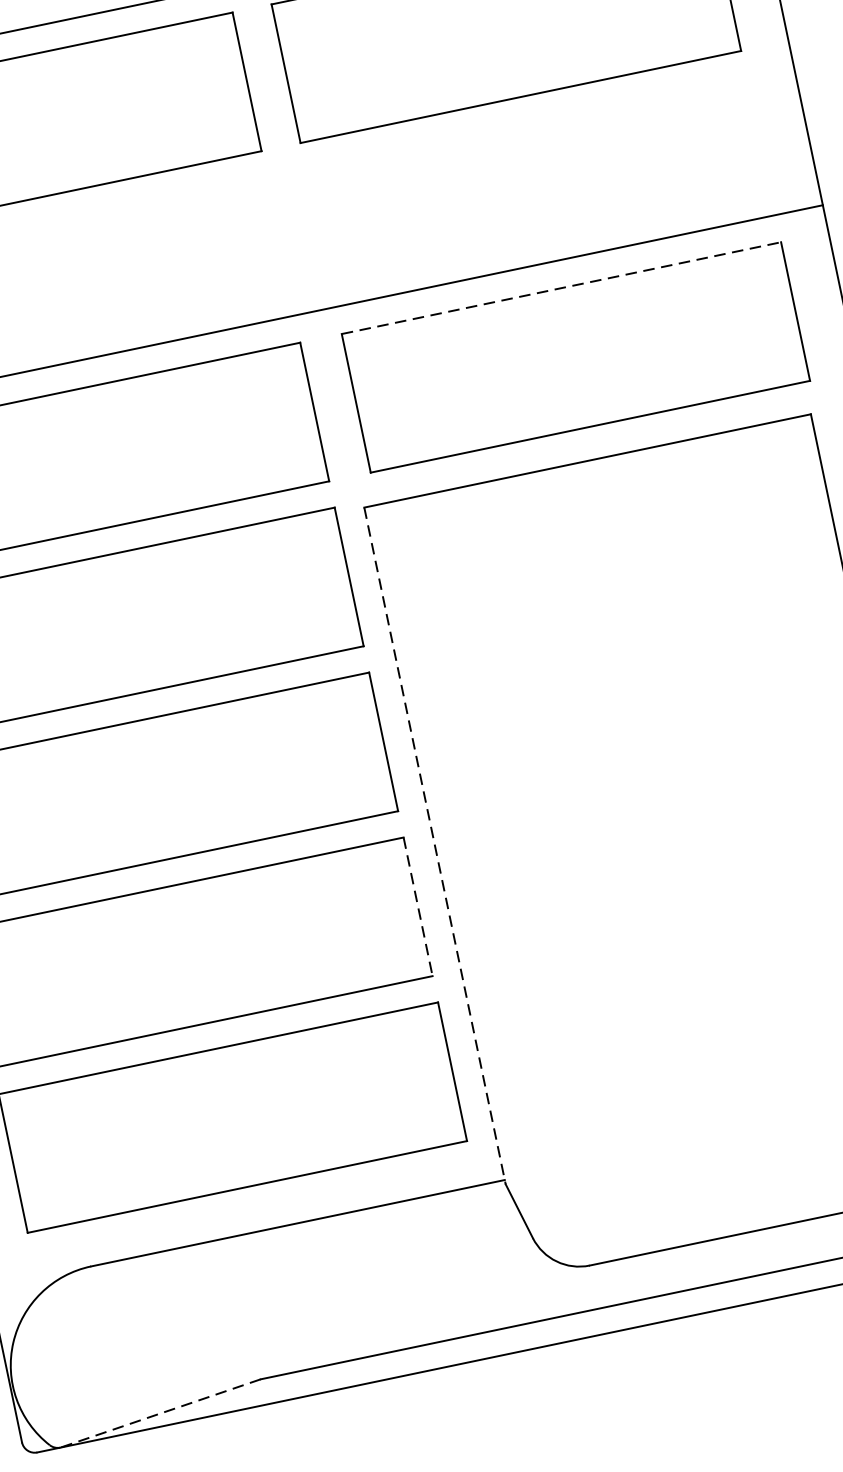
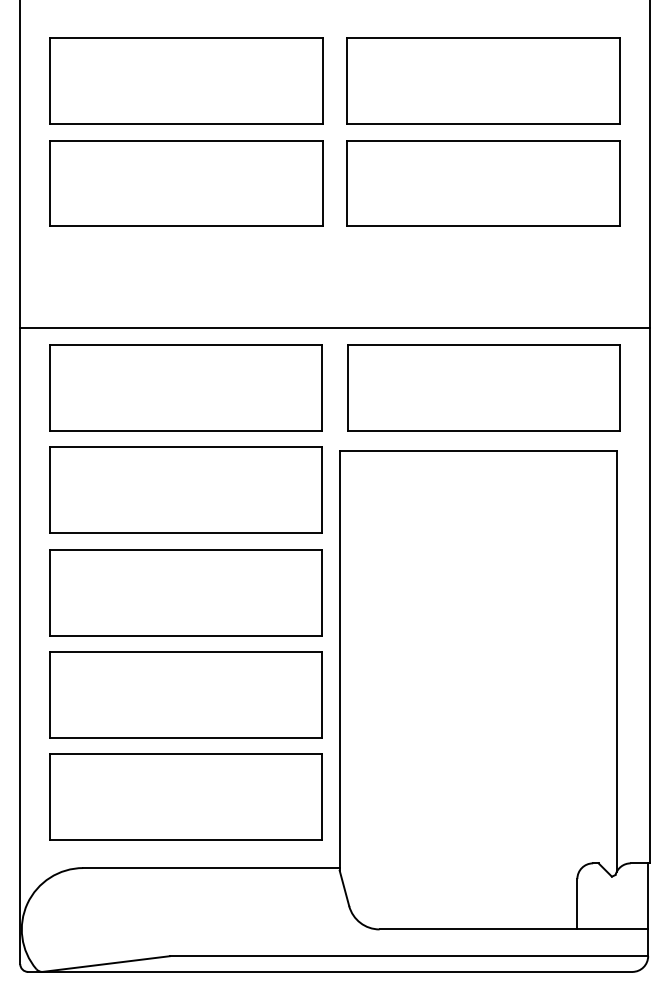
line: (562, 288) -> (484, 345), dashed -> solid
line: (434, 845) -> (339, 660), dashed -> solid
line: (418, 905) -> (322, 694), dashed -> solid
line: (159, 1414) -> (105, 964), dashed -> solid

